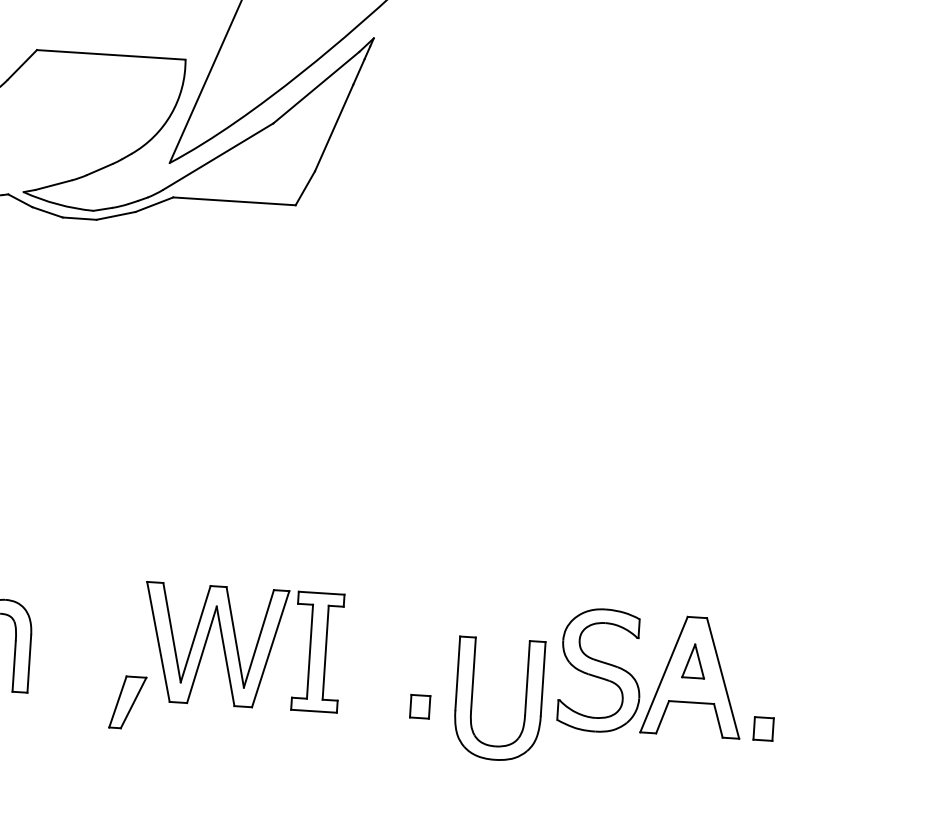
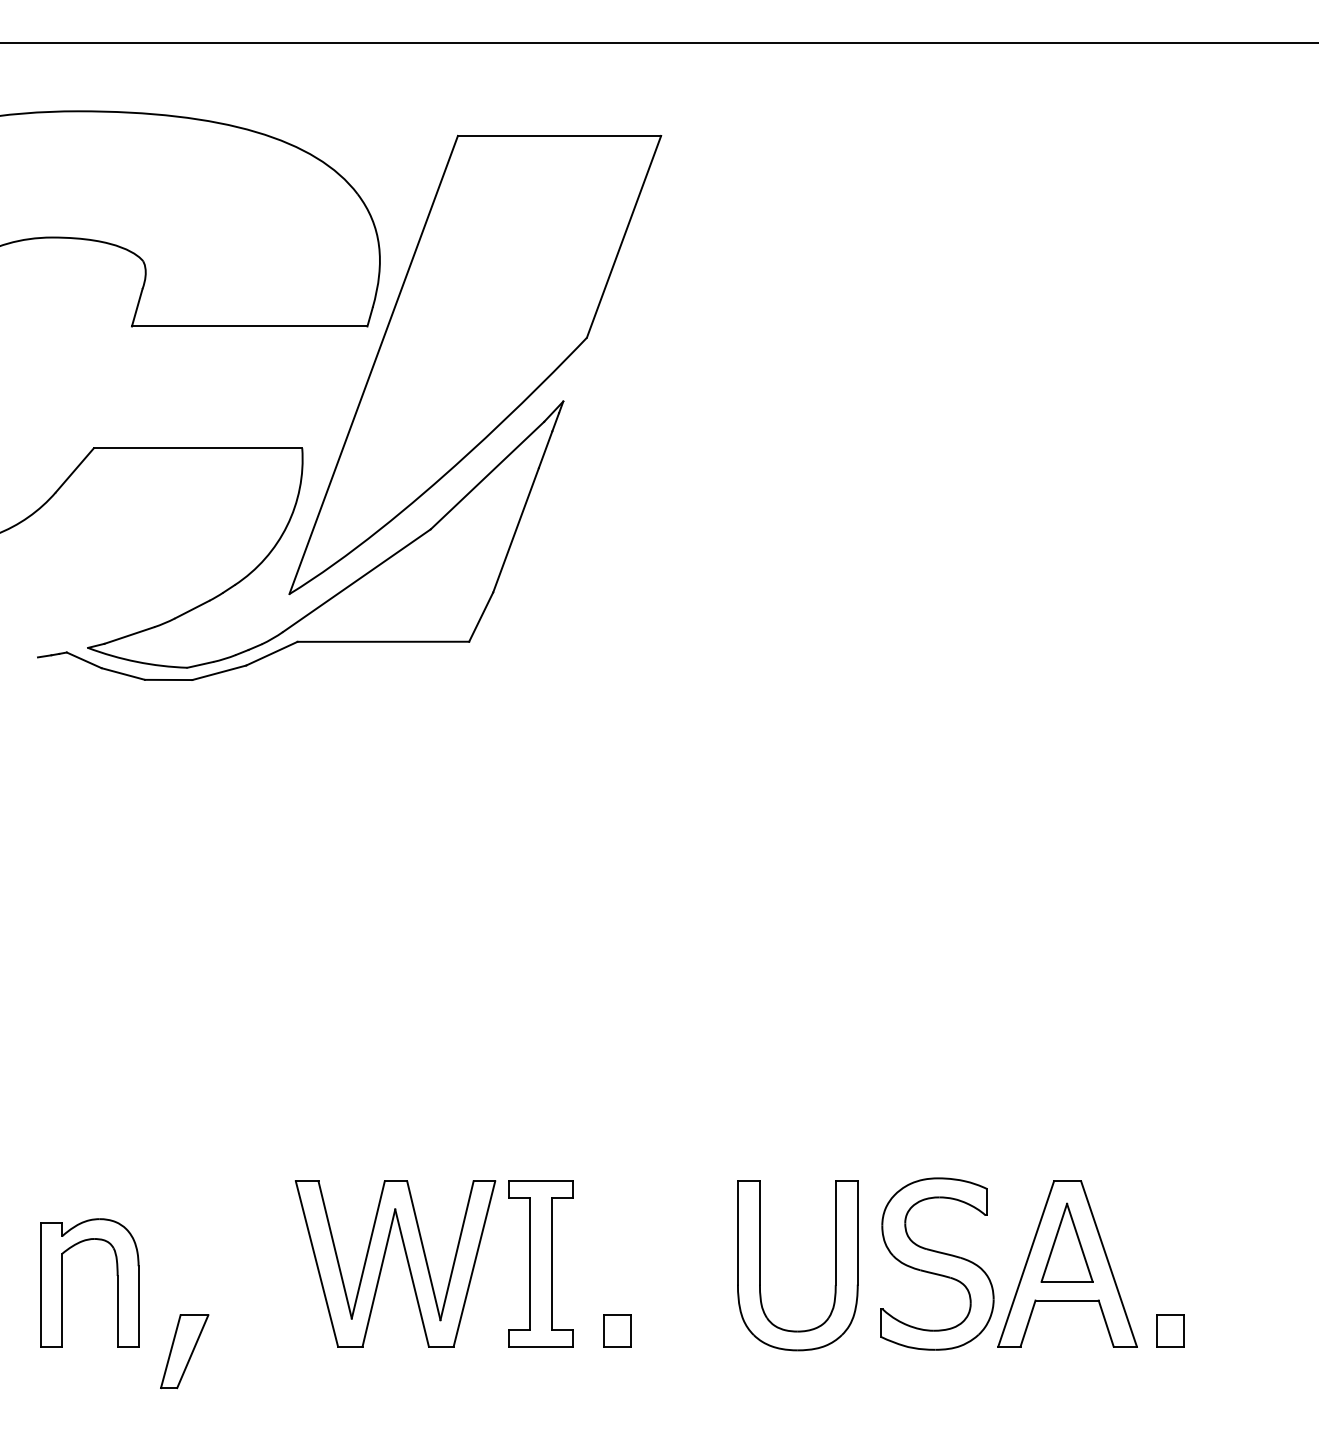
part: (693, 661) -> (1066, 1242), size x1.67
part: (472, 697) -> (760, 1265), moved
part: (127, 702) -> (184, 1351), moved
part: (420, 706) -> (617, 1330), moved

